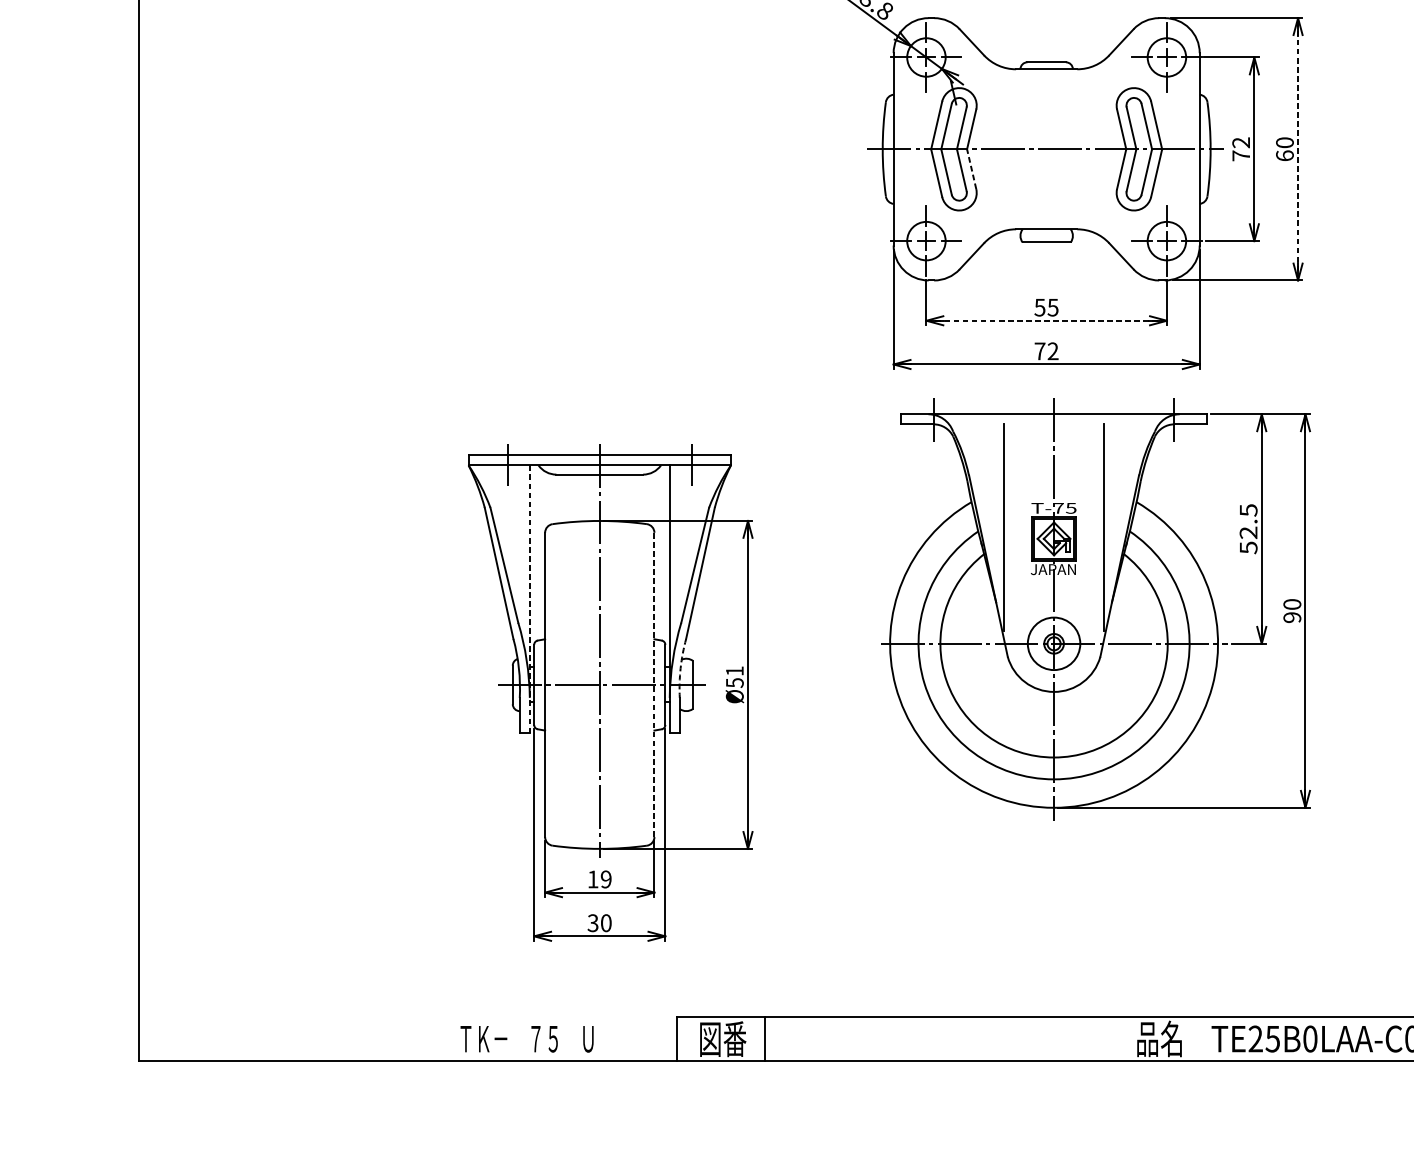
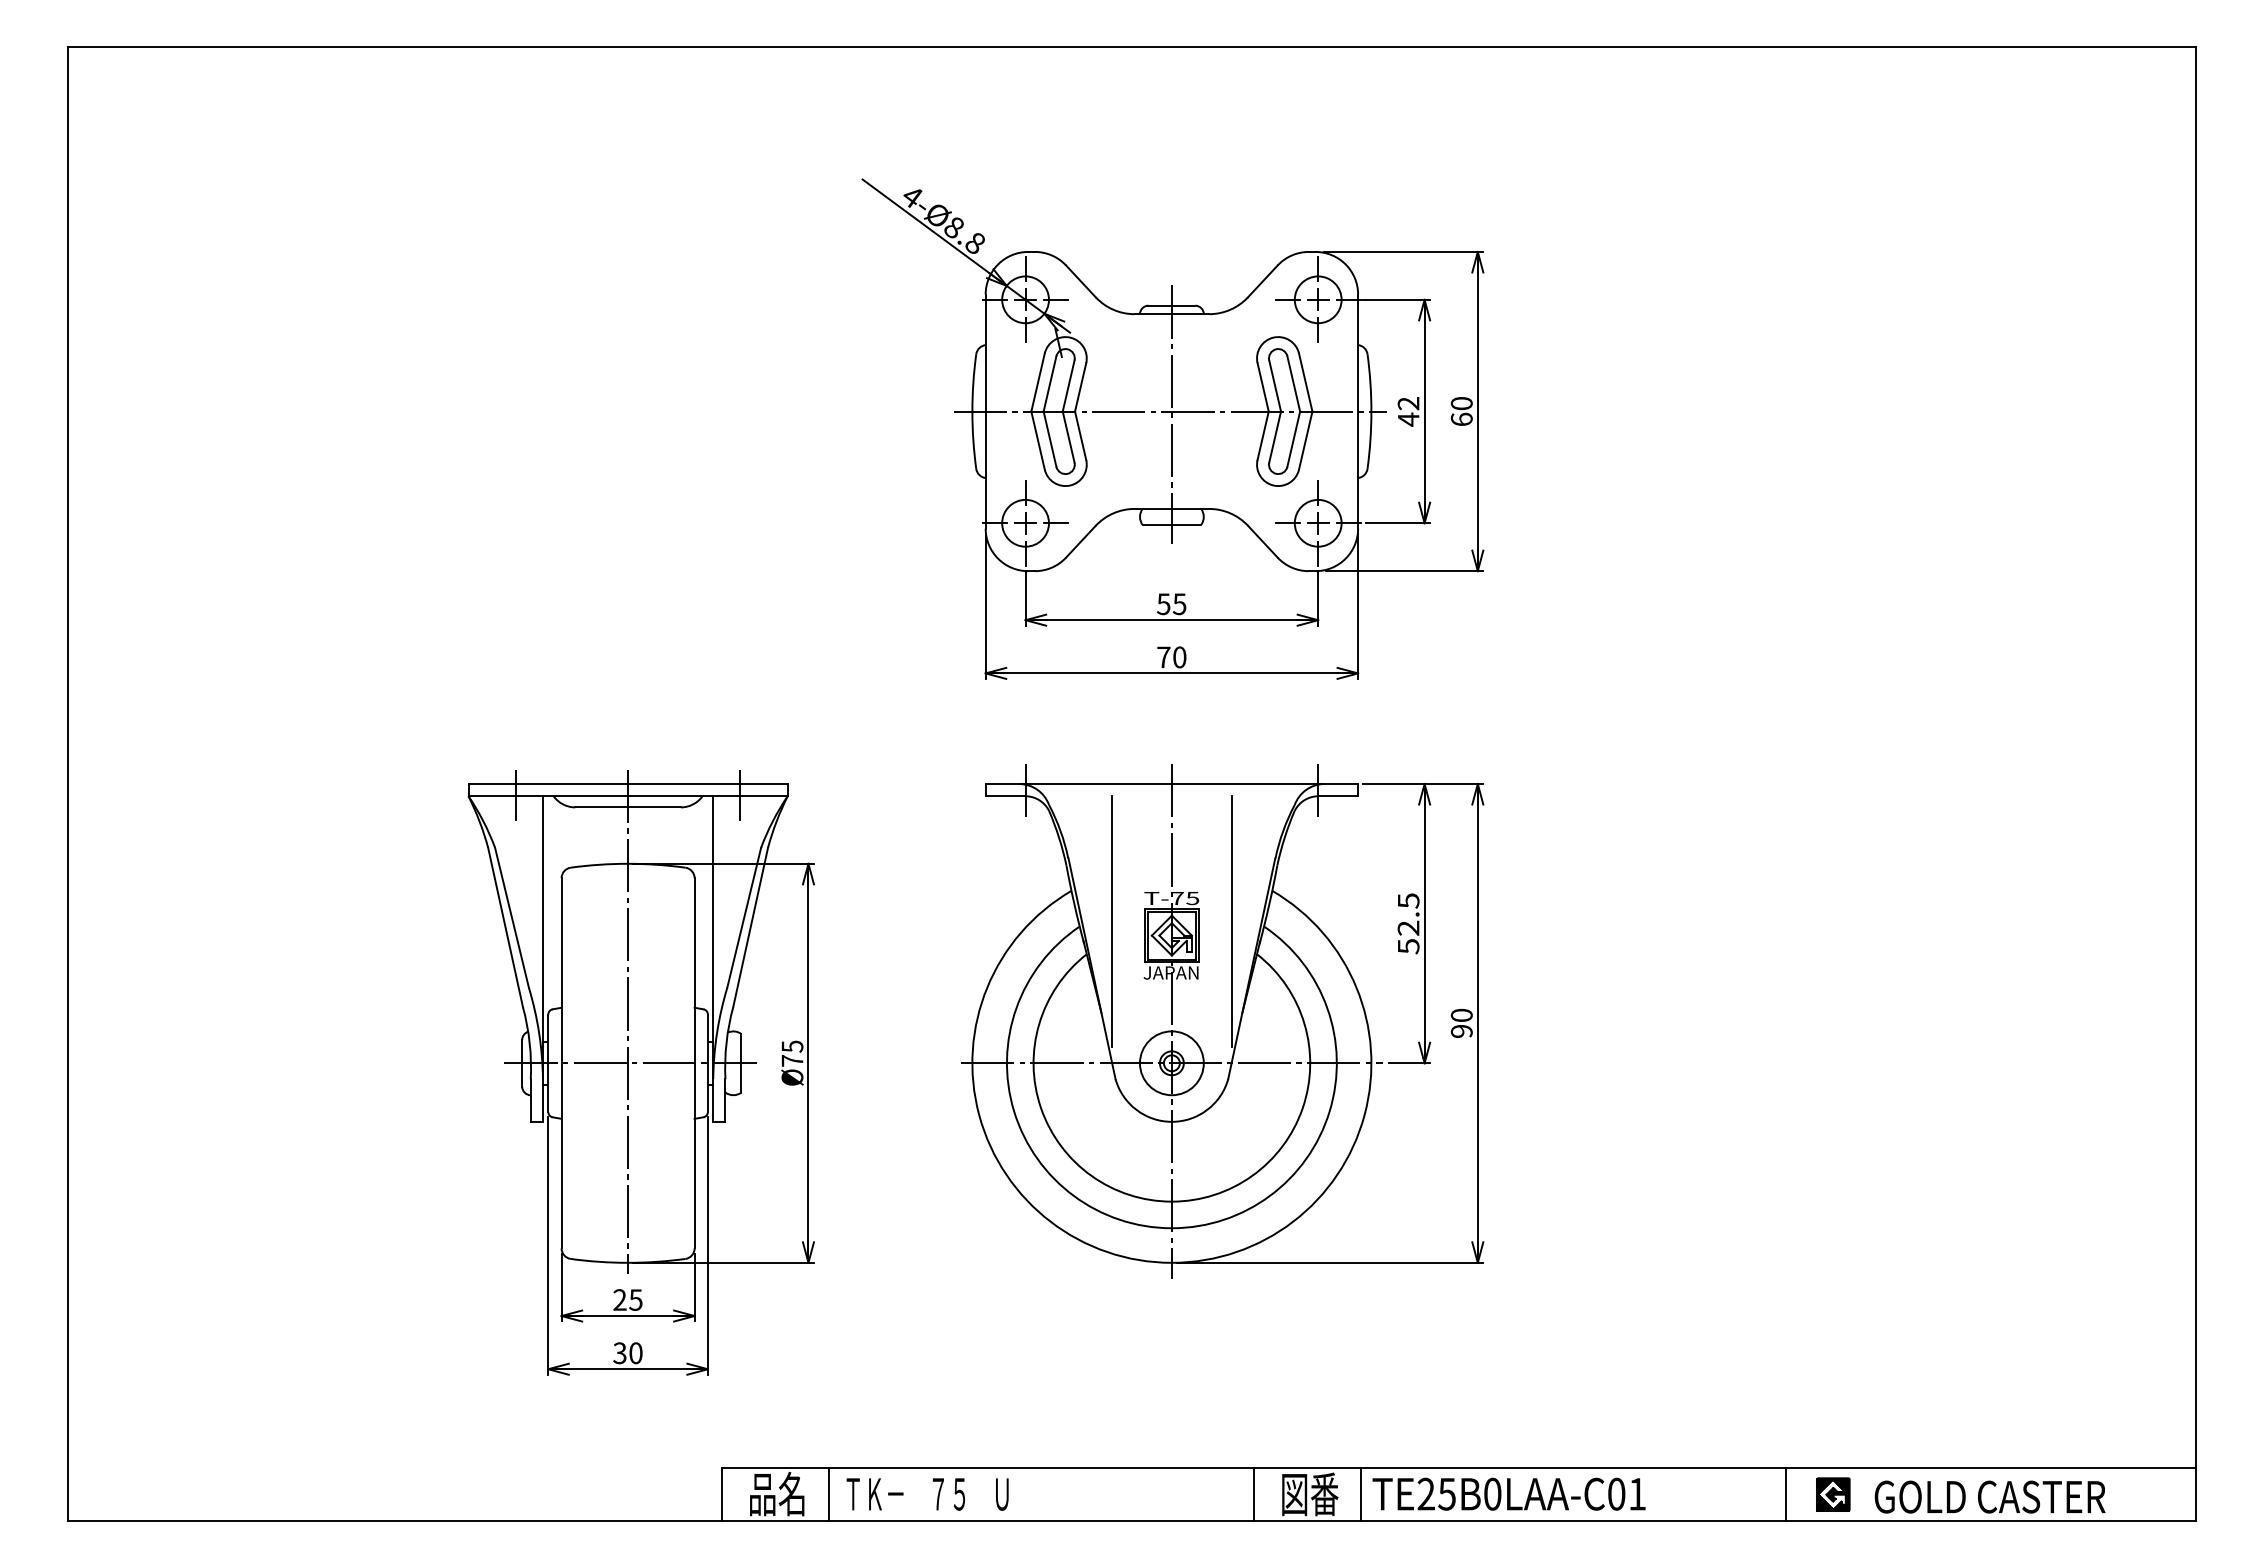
line: (1297, 149) -> (1477, 411), dashed -> solid
line: (1046, 151) -> (1171, 414), added
text: (1241, 155) -> (1408, 419), 72 -> 42
line: (971, 168) -> (1080, 435), dashed -> solid
line: (1047, 321) -> (1172, 620), dashed -> solid
text: (1052, 351) -> (1179, 657), 72 -> 70
line: (529, 599) -> (542, 959), dashed -> solid
part: (1095, 609) -> (1222, 1021), moved
arc: (680, 668) -> (726, 1043), dashed -> solid
text: (734, 676) -> (792, 1053), Ø51 -> Ø75
line: (654, 685) -> (694, 1063), dashed -> solid
text: (599, 879) -> (627, 1299), 19 -> 25
text: (723, 1038) -> (778, 1493), 図番 -> 品名
line: (1114, 1038) -> (1254, 1493), added
text: (1160, 1038) -> (1310, 1493), 品名 -> 図番
line: (1201, 1038) -> (1360, 1493), added
text: (526, 1039) -> (927, 1494), moved

